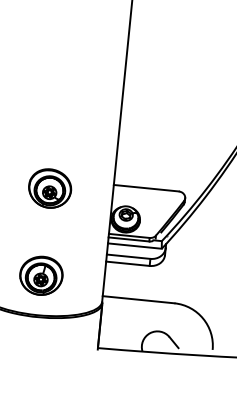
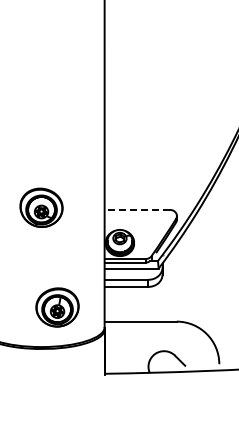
line: (146, 187) -> (137, 209), solid -> dashed
part: (50, 188) -> (41, 207), moved
part: (41, 275) -> (57, 307), moved

